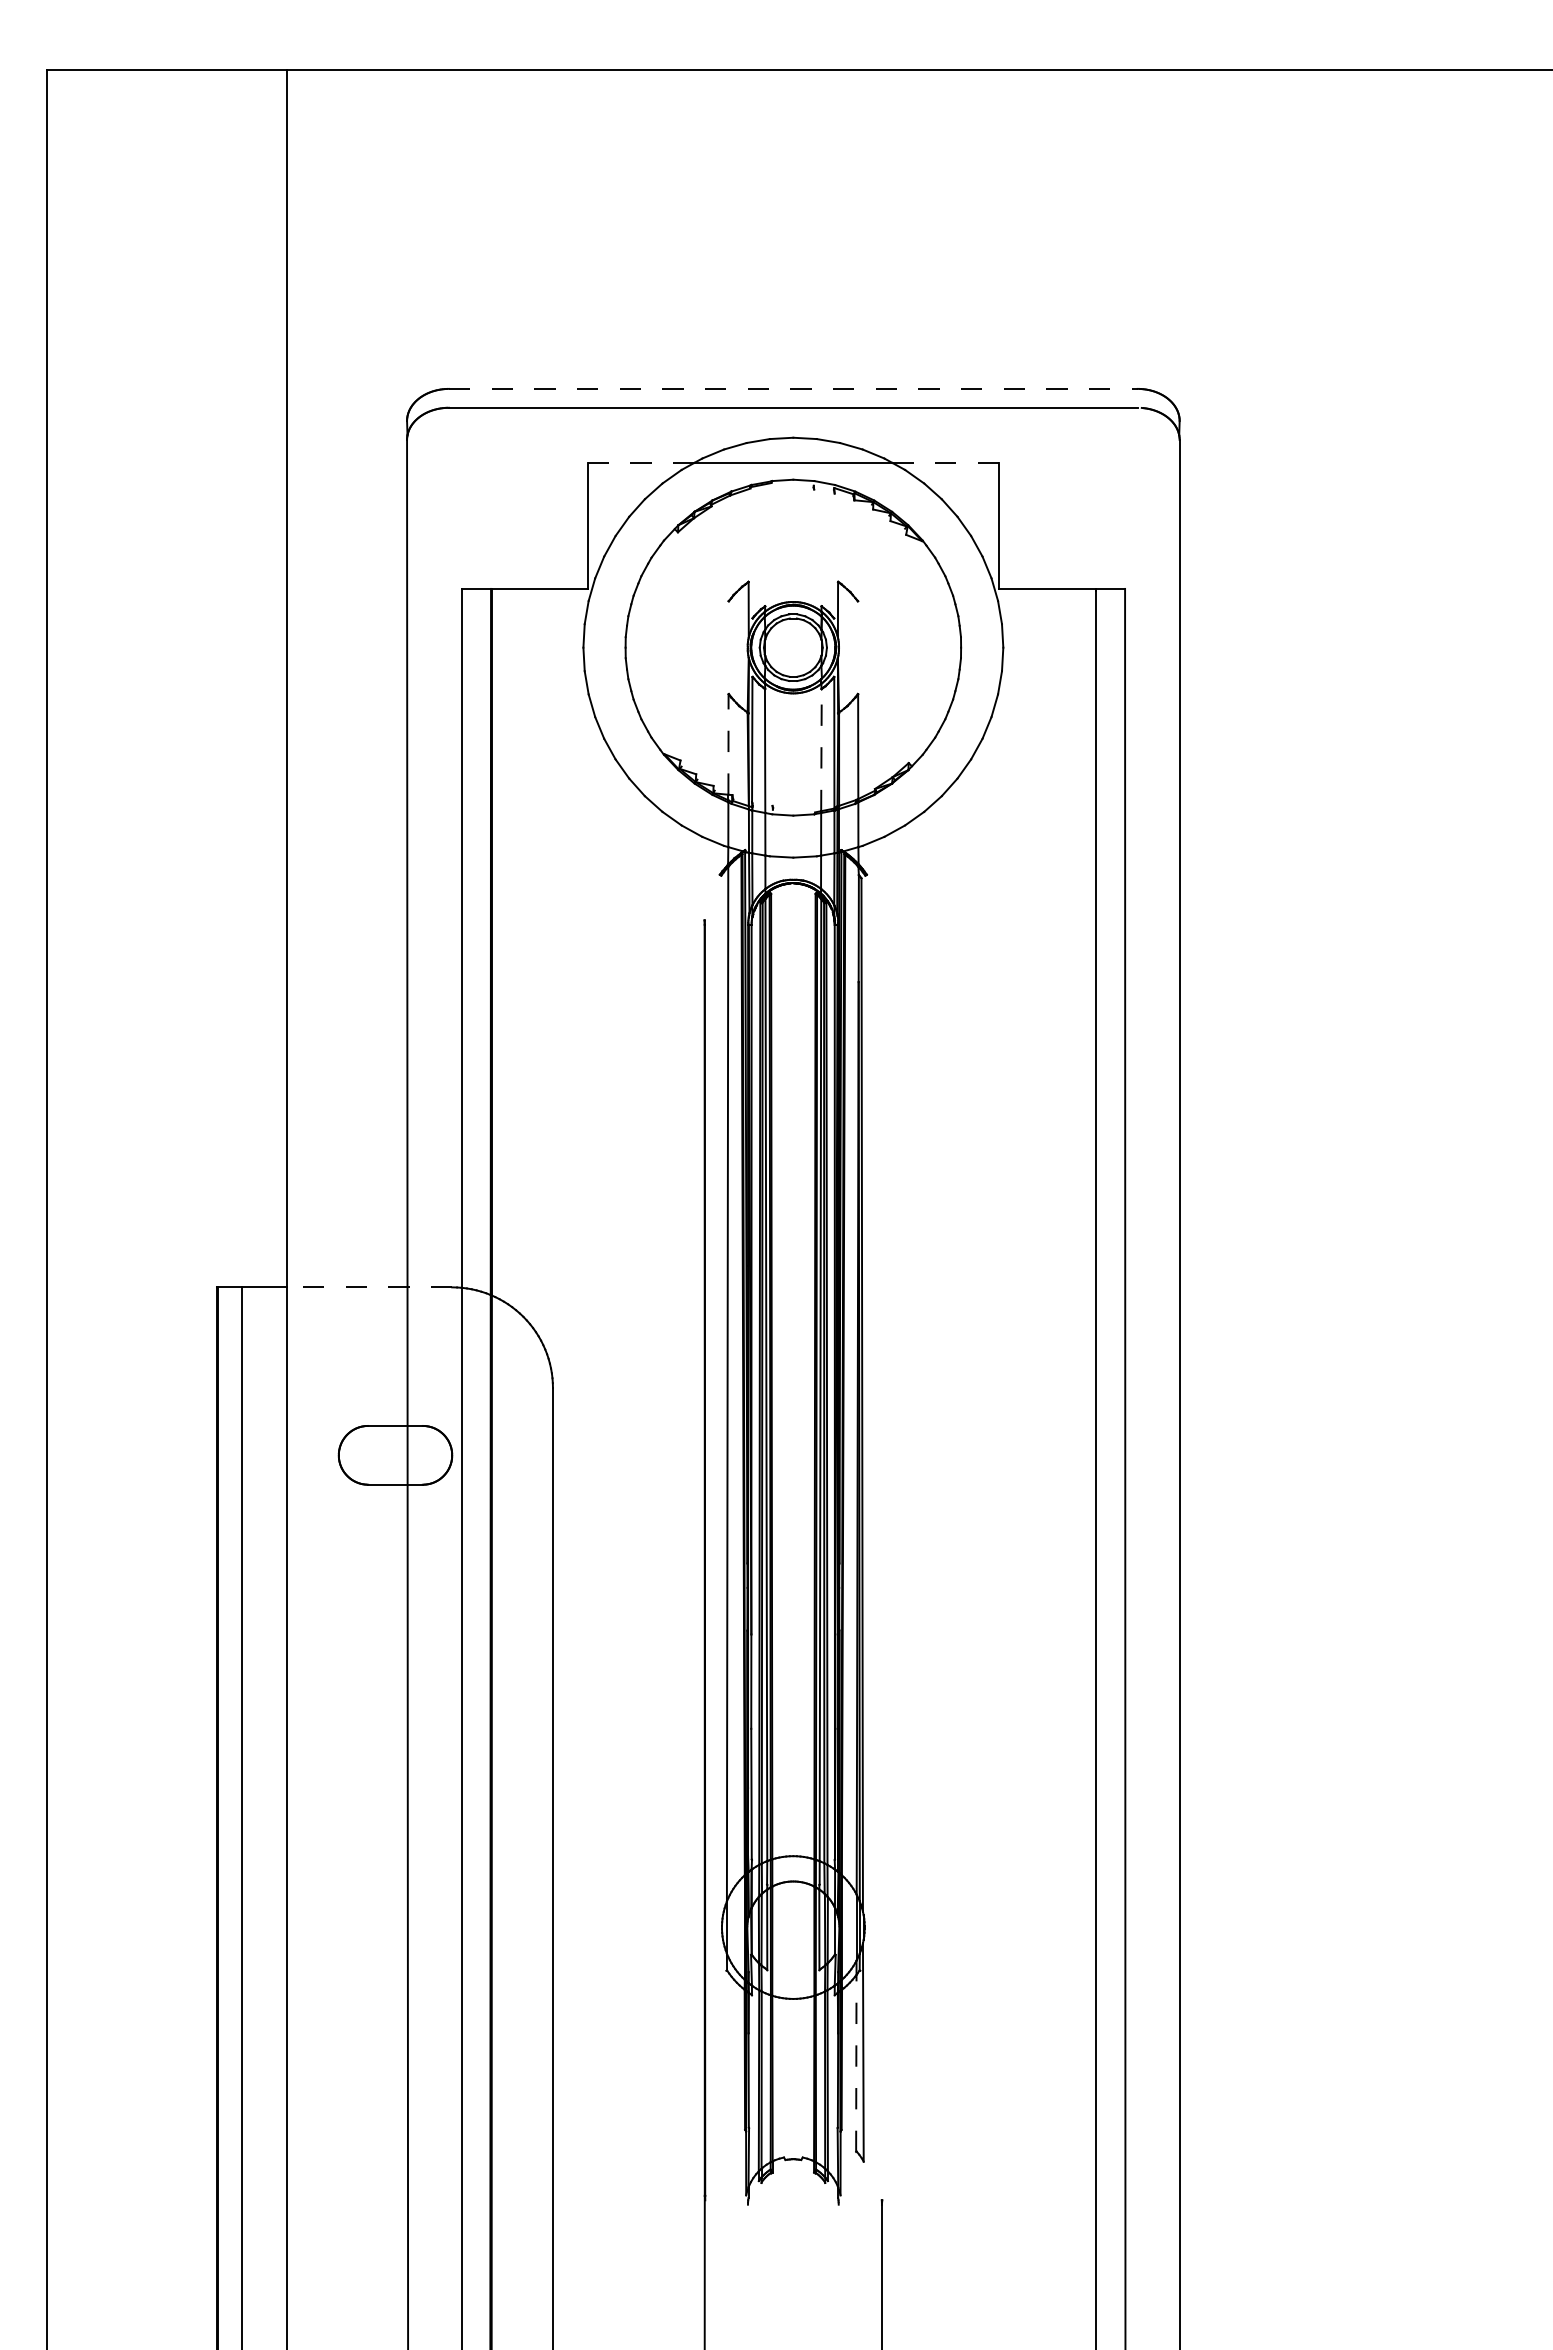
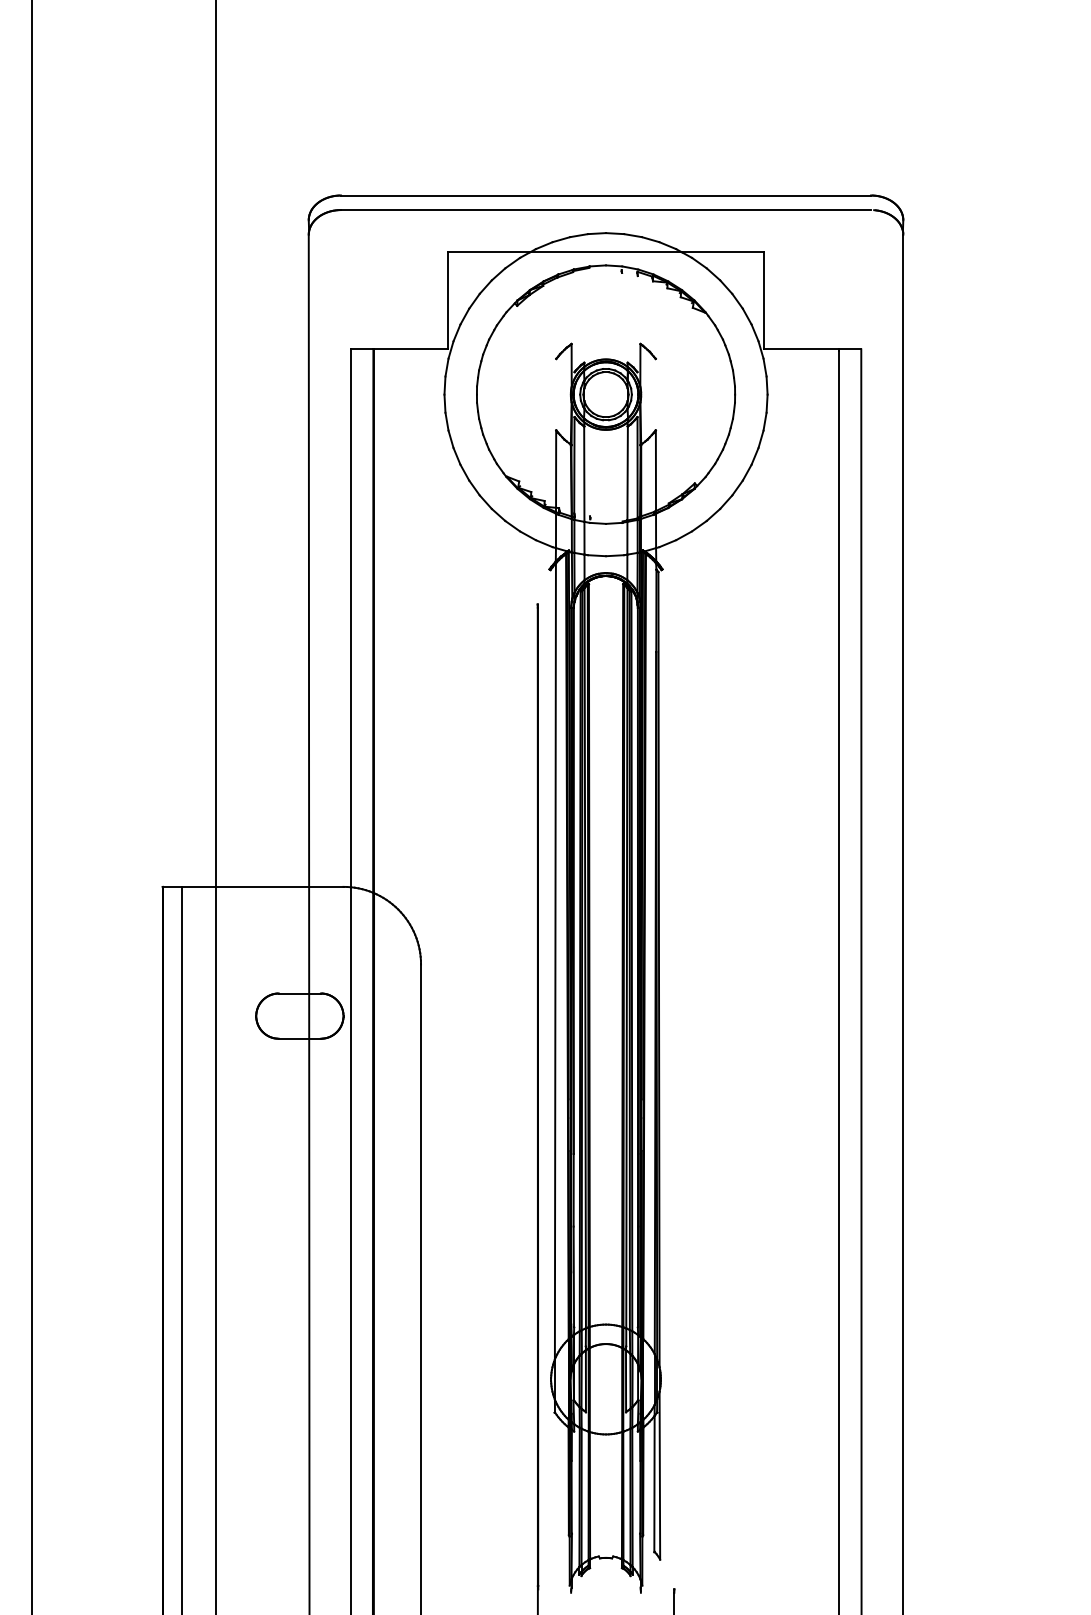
line: (793, 388) -> (606, 195), dashed -> solid
line: (640, 462) -> (488, 252), dashed -> solid
line: (945, 462) -> (723, 252), dashed -> solid
line: (728, 744) -> (556, 469), dashed -> solid
line: (821, 750) -> (627, 473), dashed -> solid
line: (369, 1287) -> (279, 886), dashed -> solid
line: (856, 2063) -> (654, 1484), dashed -> solid

